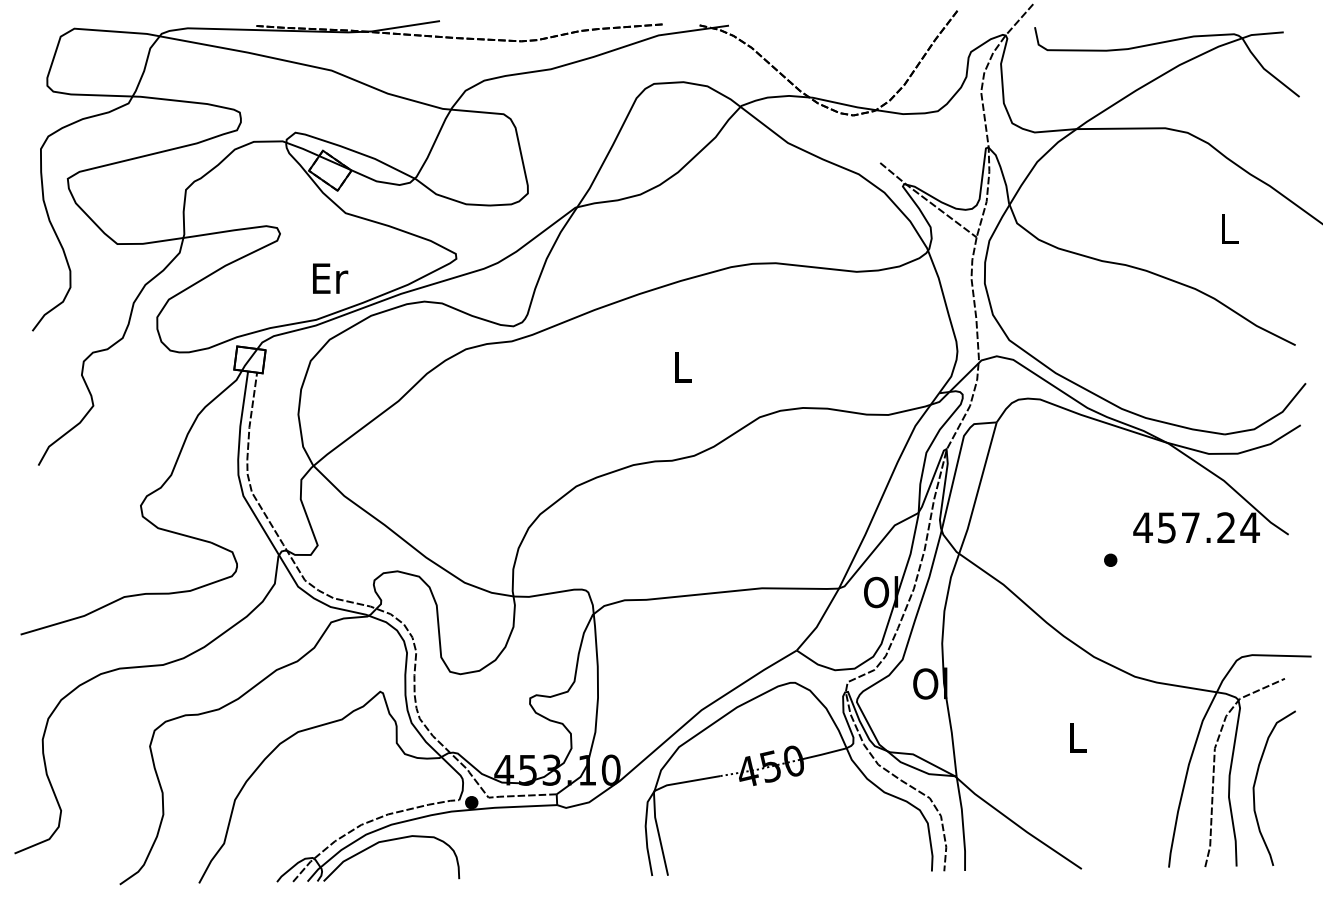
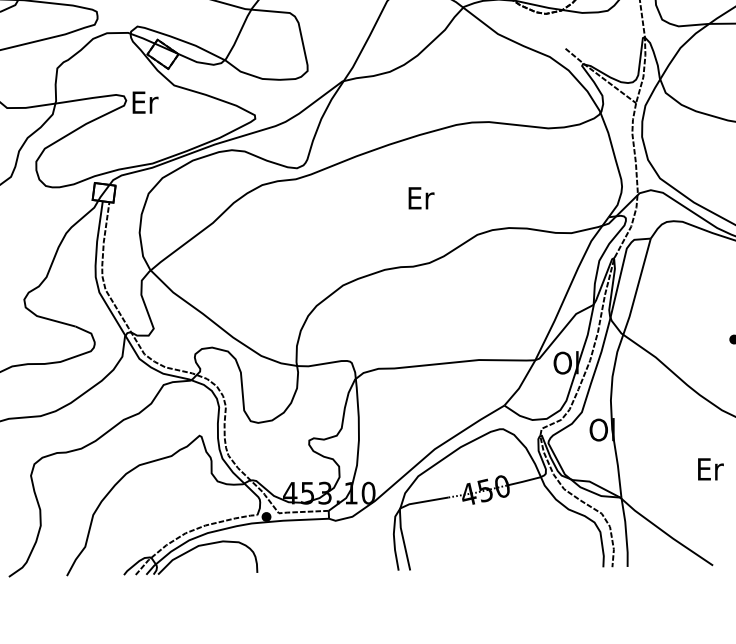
text: (330, 278) -> (145, 102), moved
text: (683, 367) -> (421, 198), L -> Er
text: (1078, 737) -> (710, 469), L -> Er

